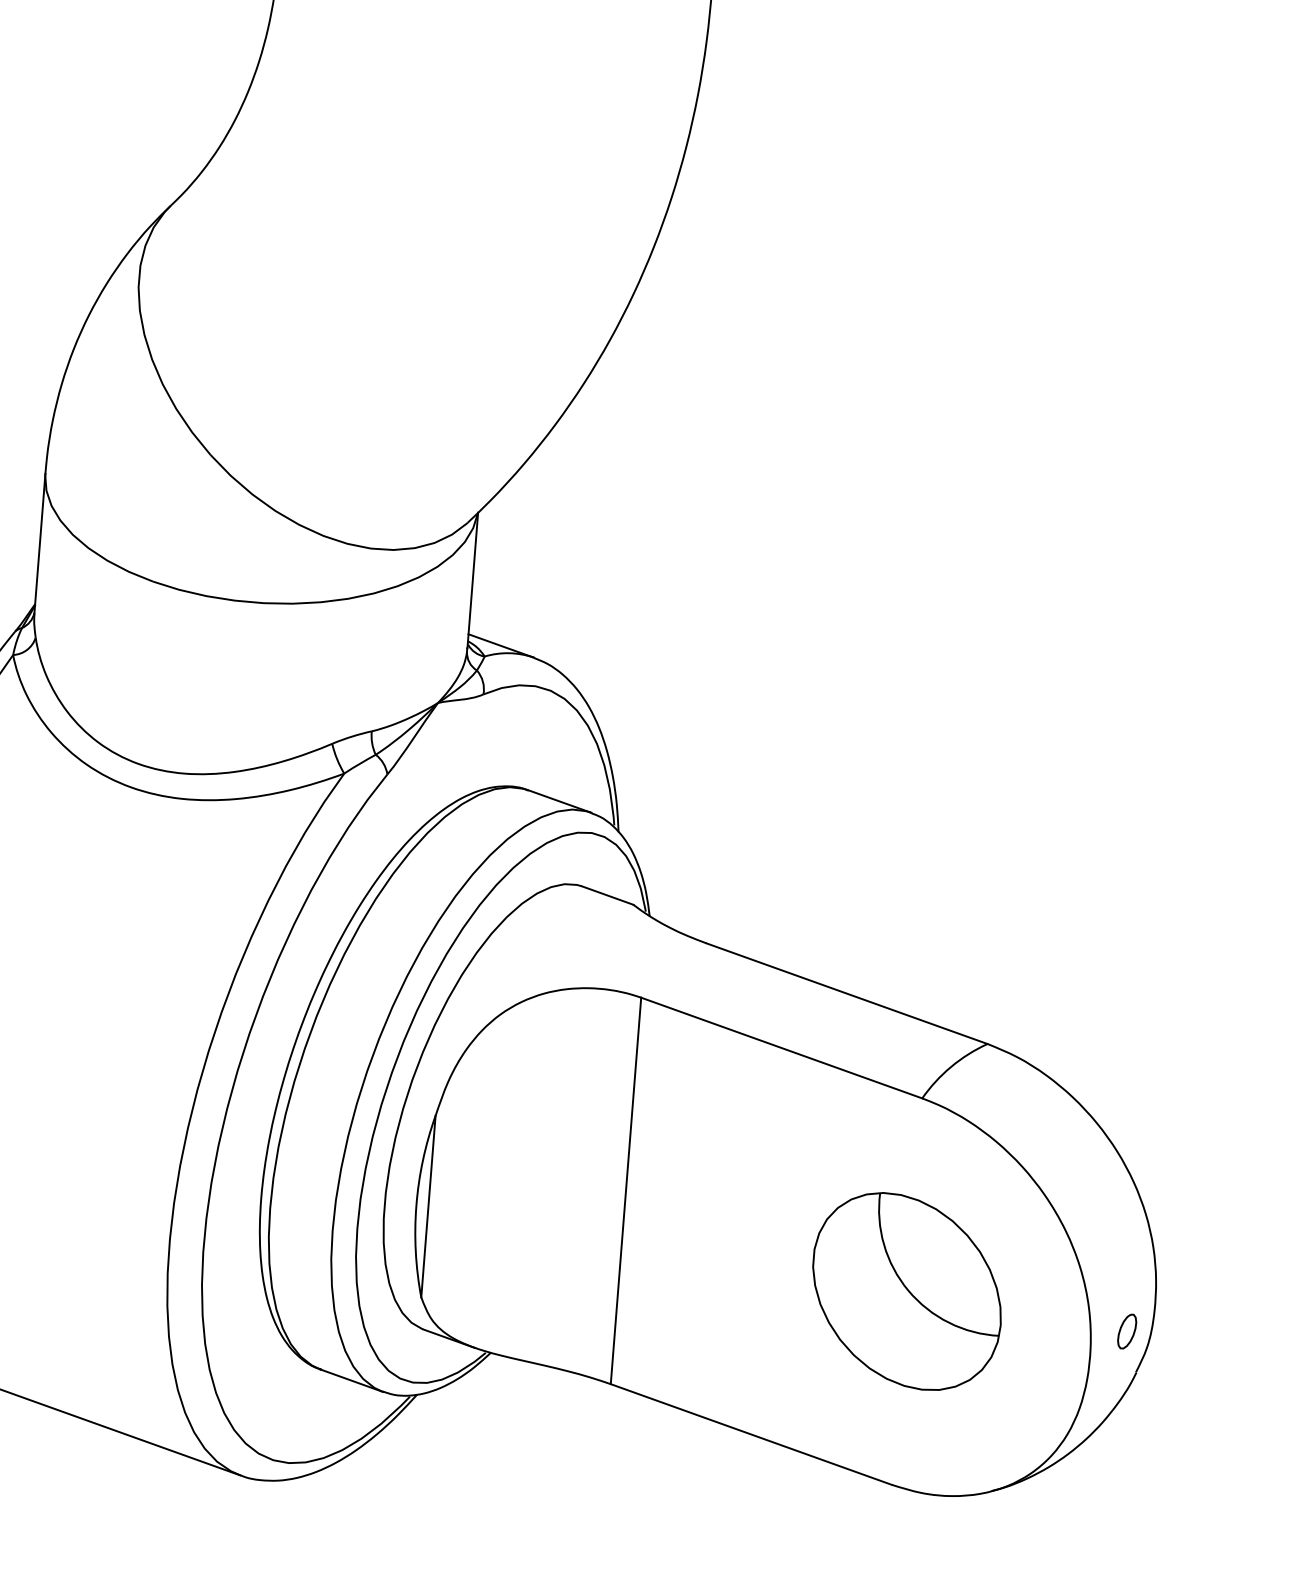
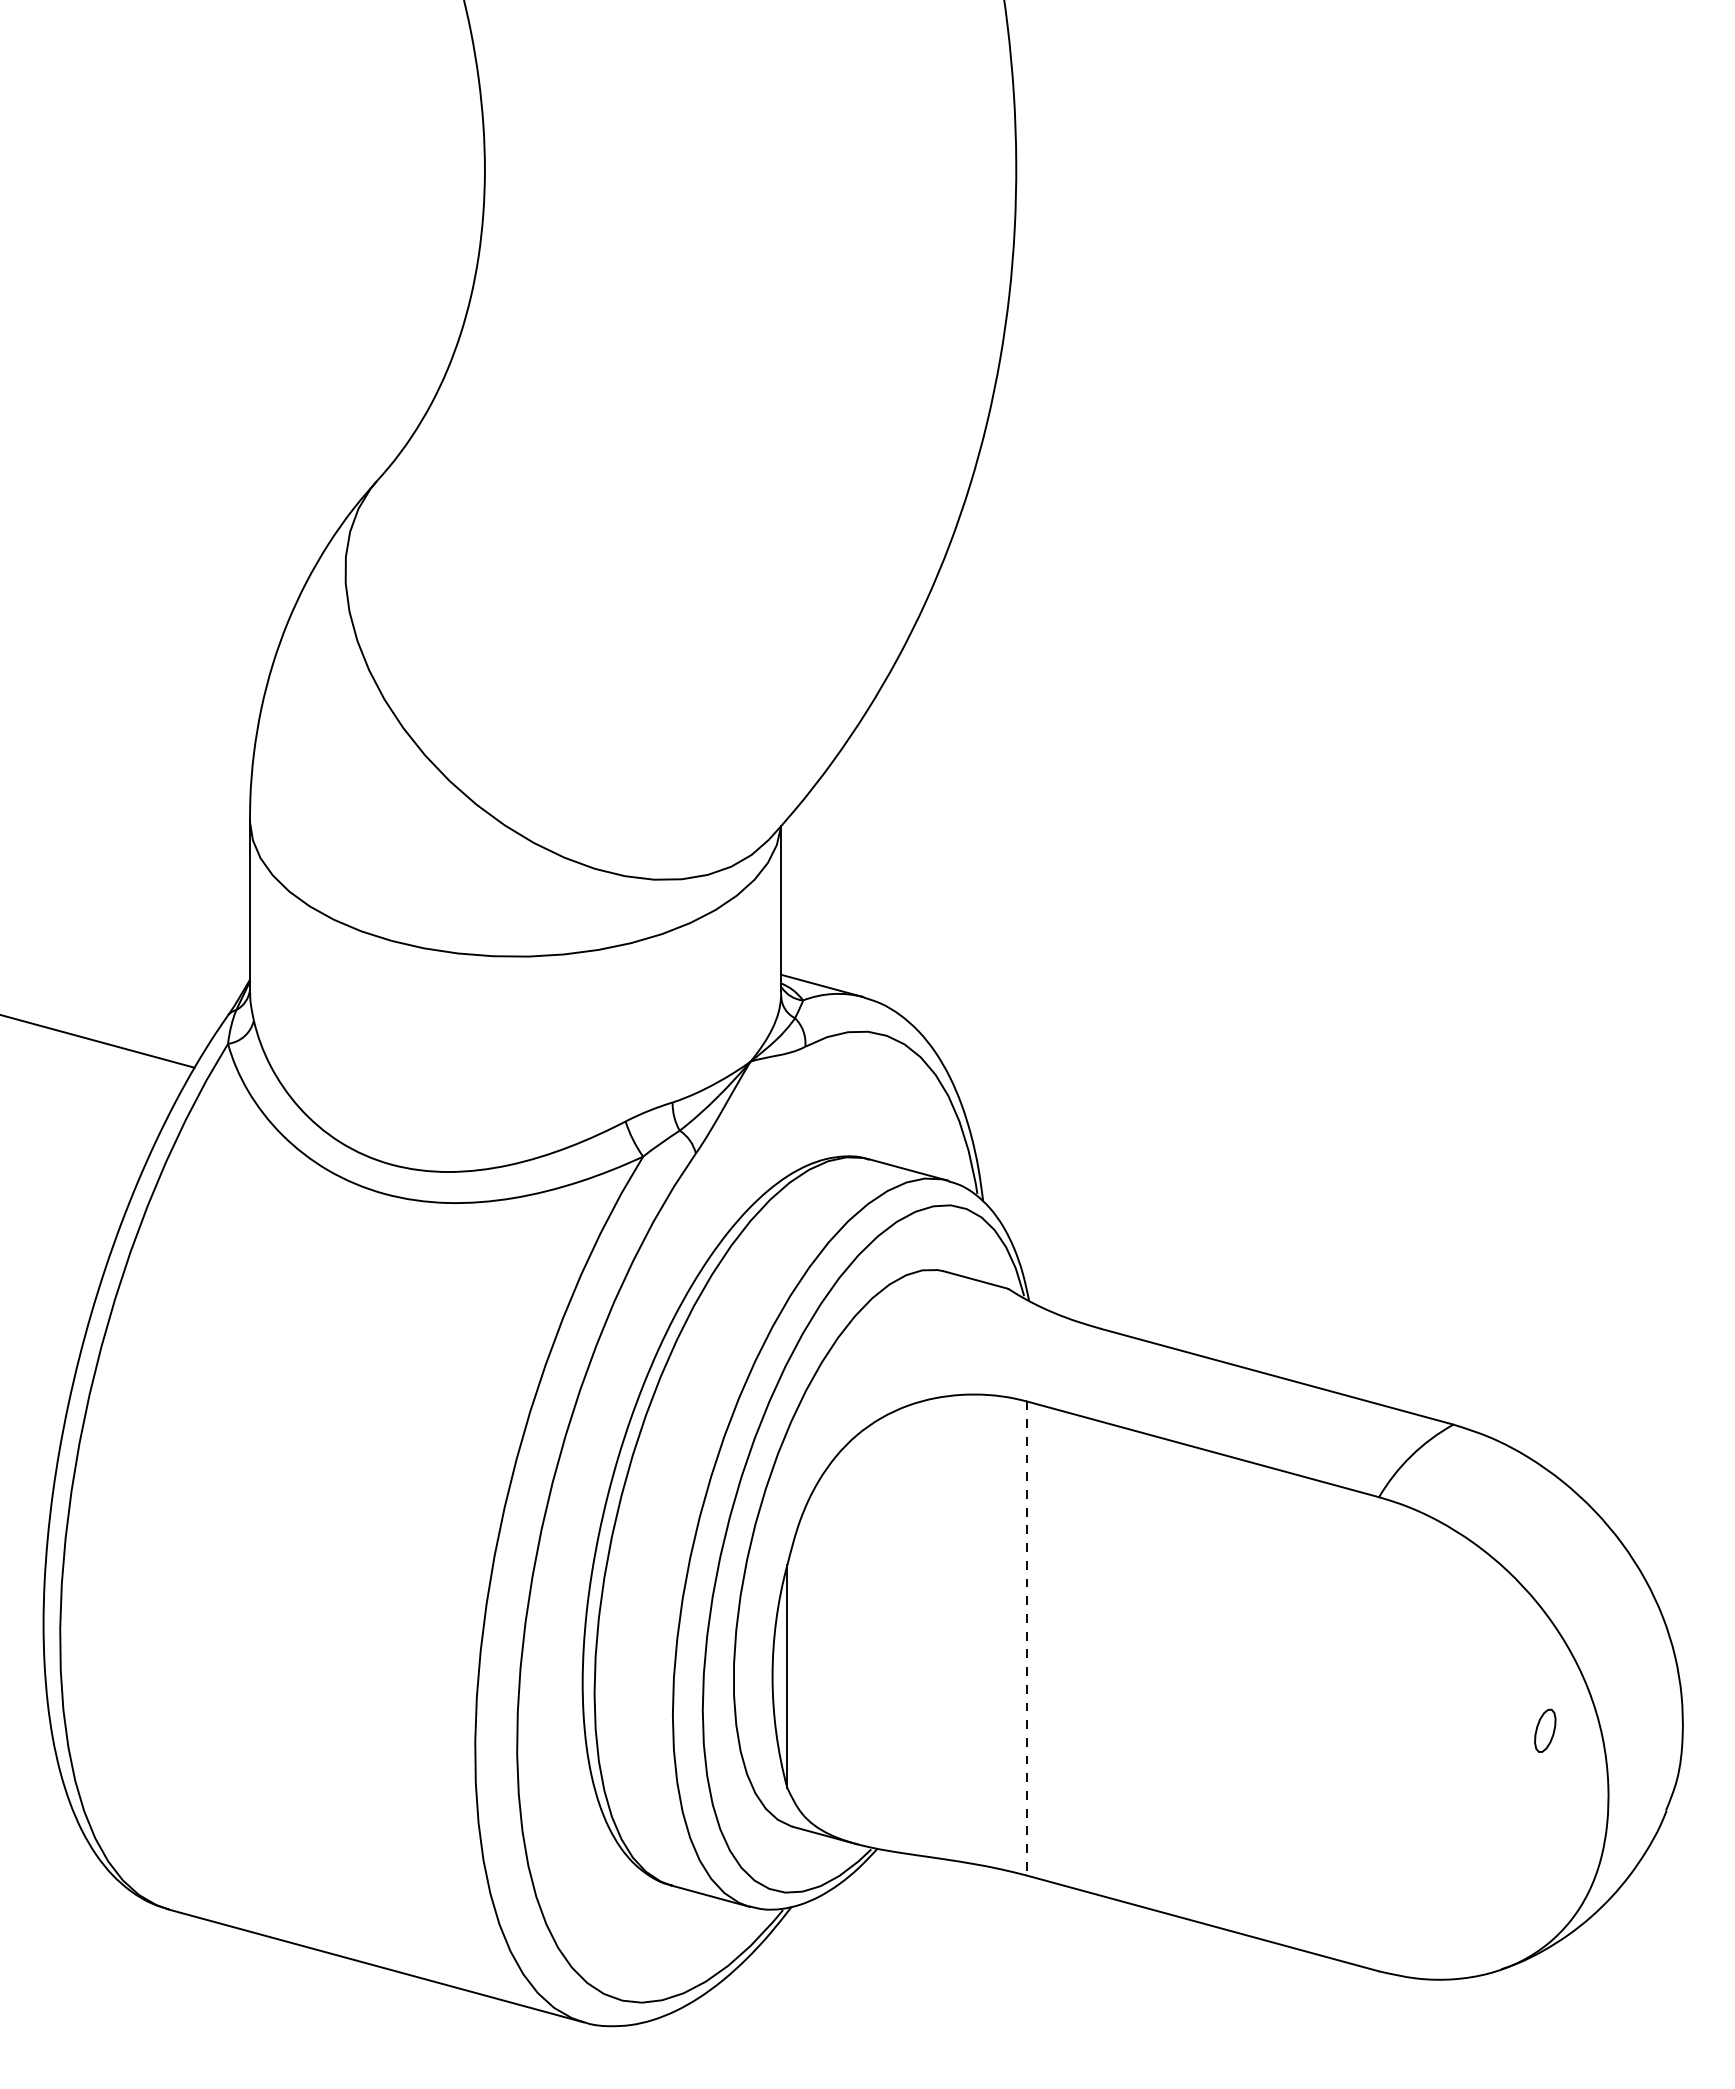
line: (625, 1190) -> (1026, 1638), solid -> dashed
part: (907, 1291) -> (1379, 1734), removed
part: (1127, 1331) -> (1545, 1730), moved

